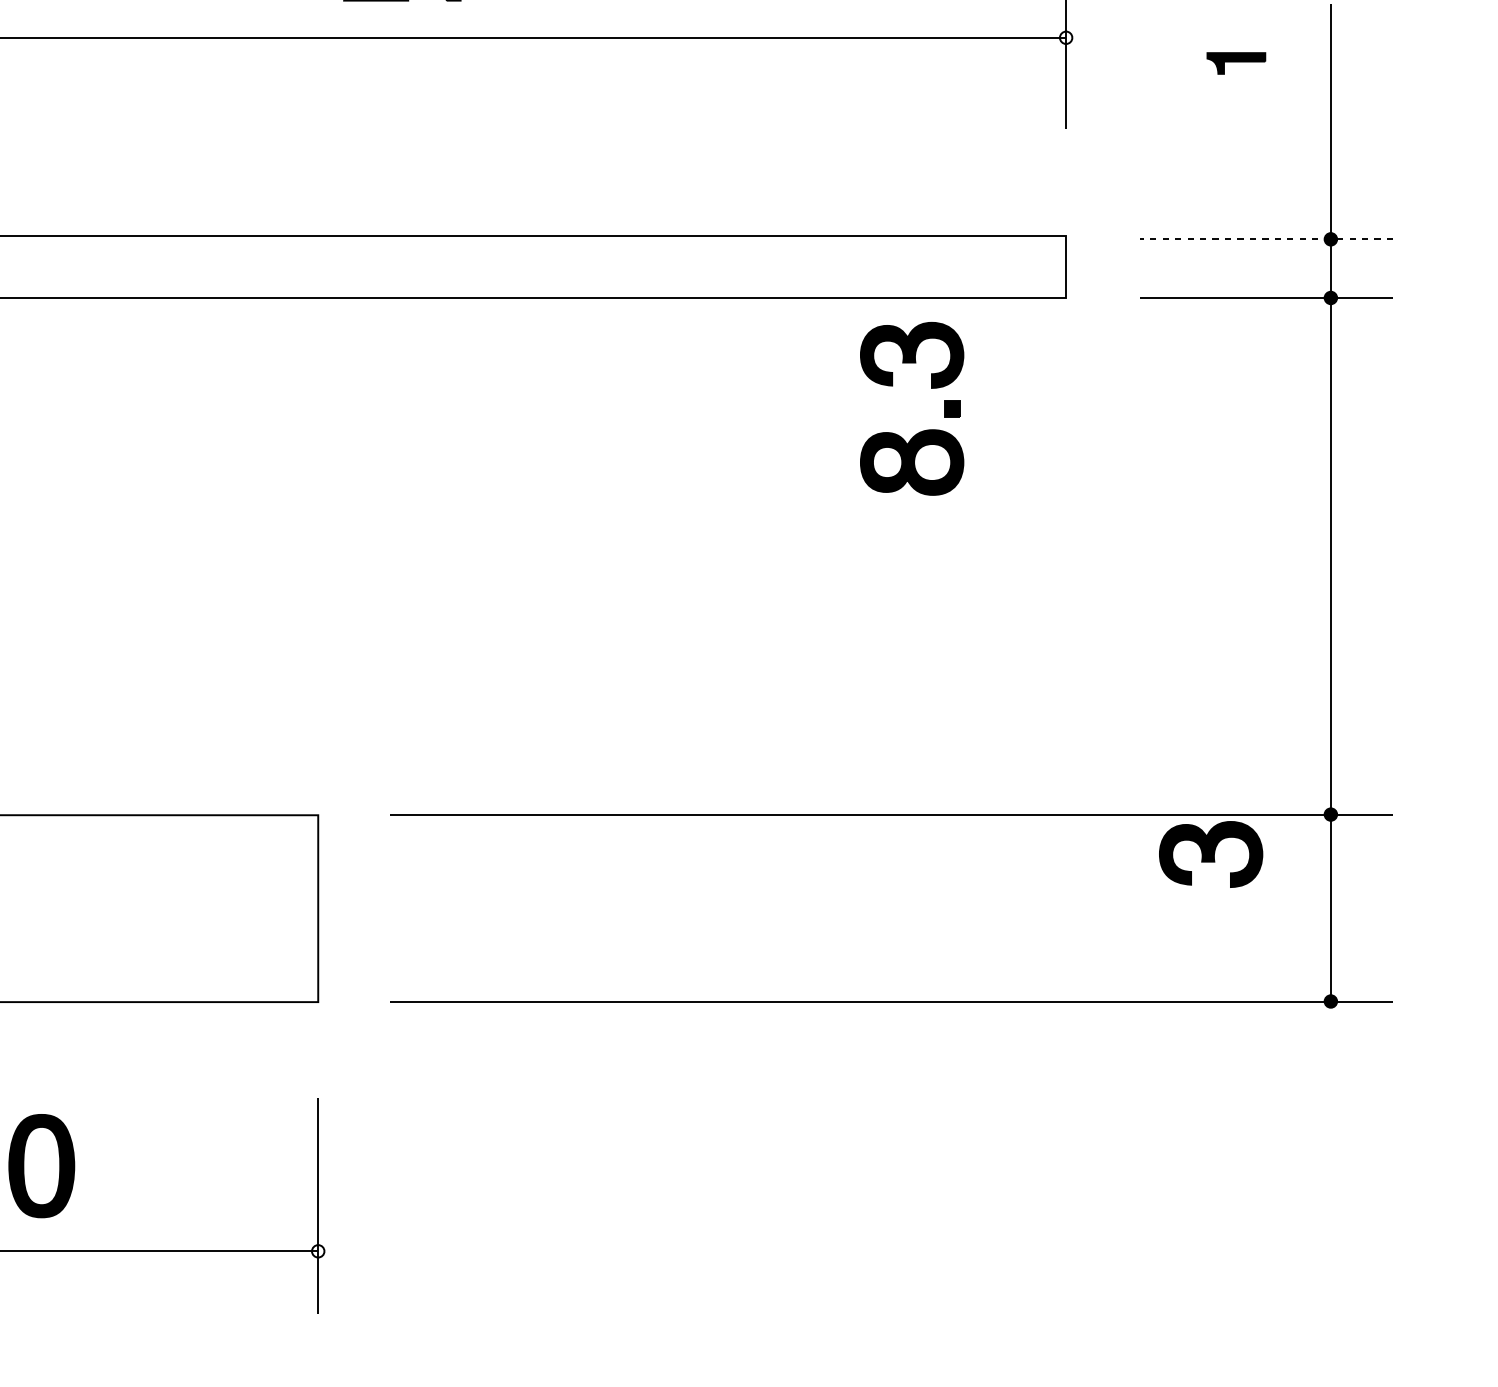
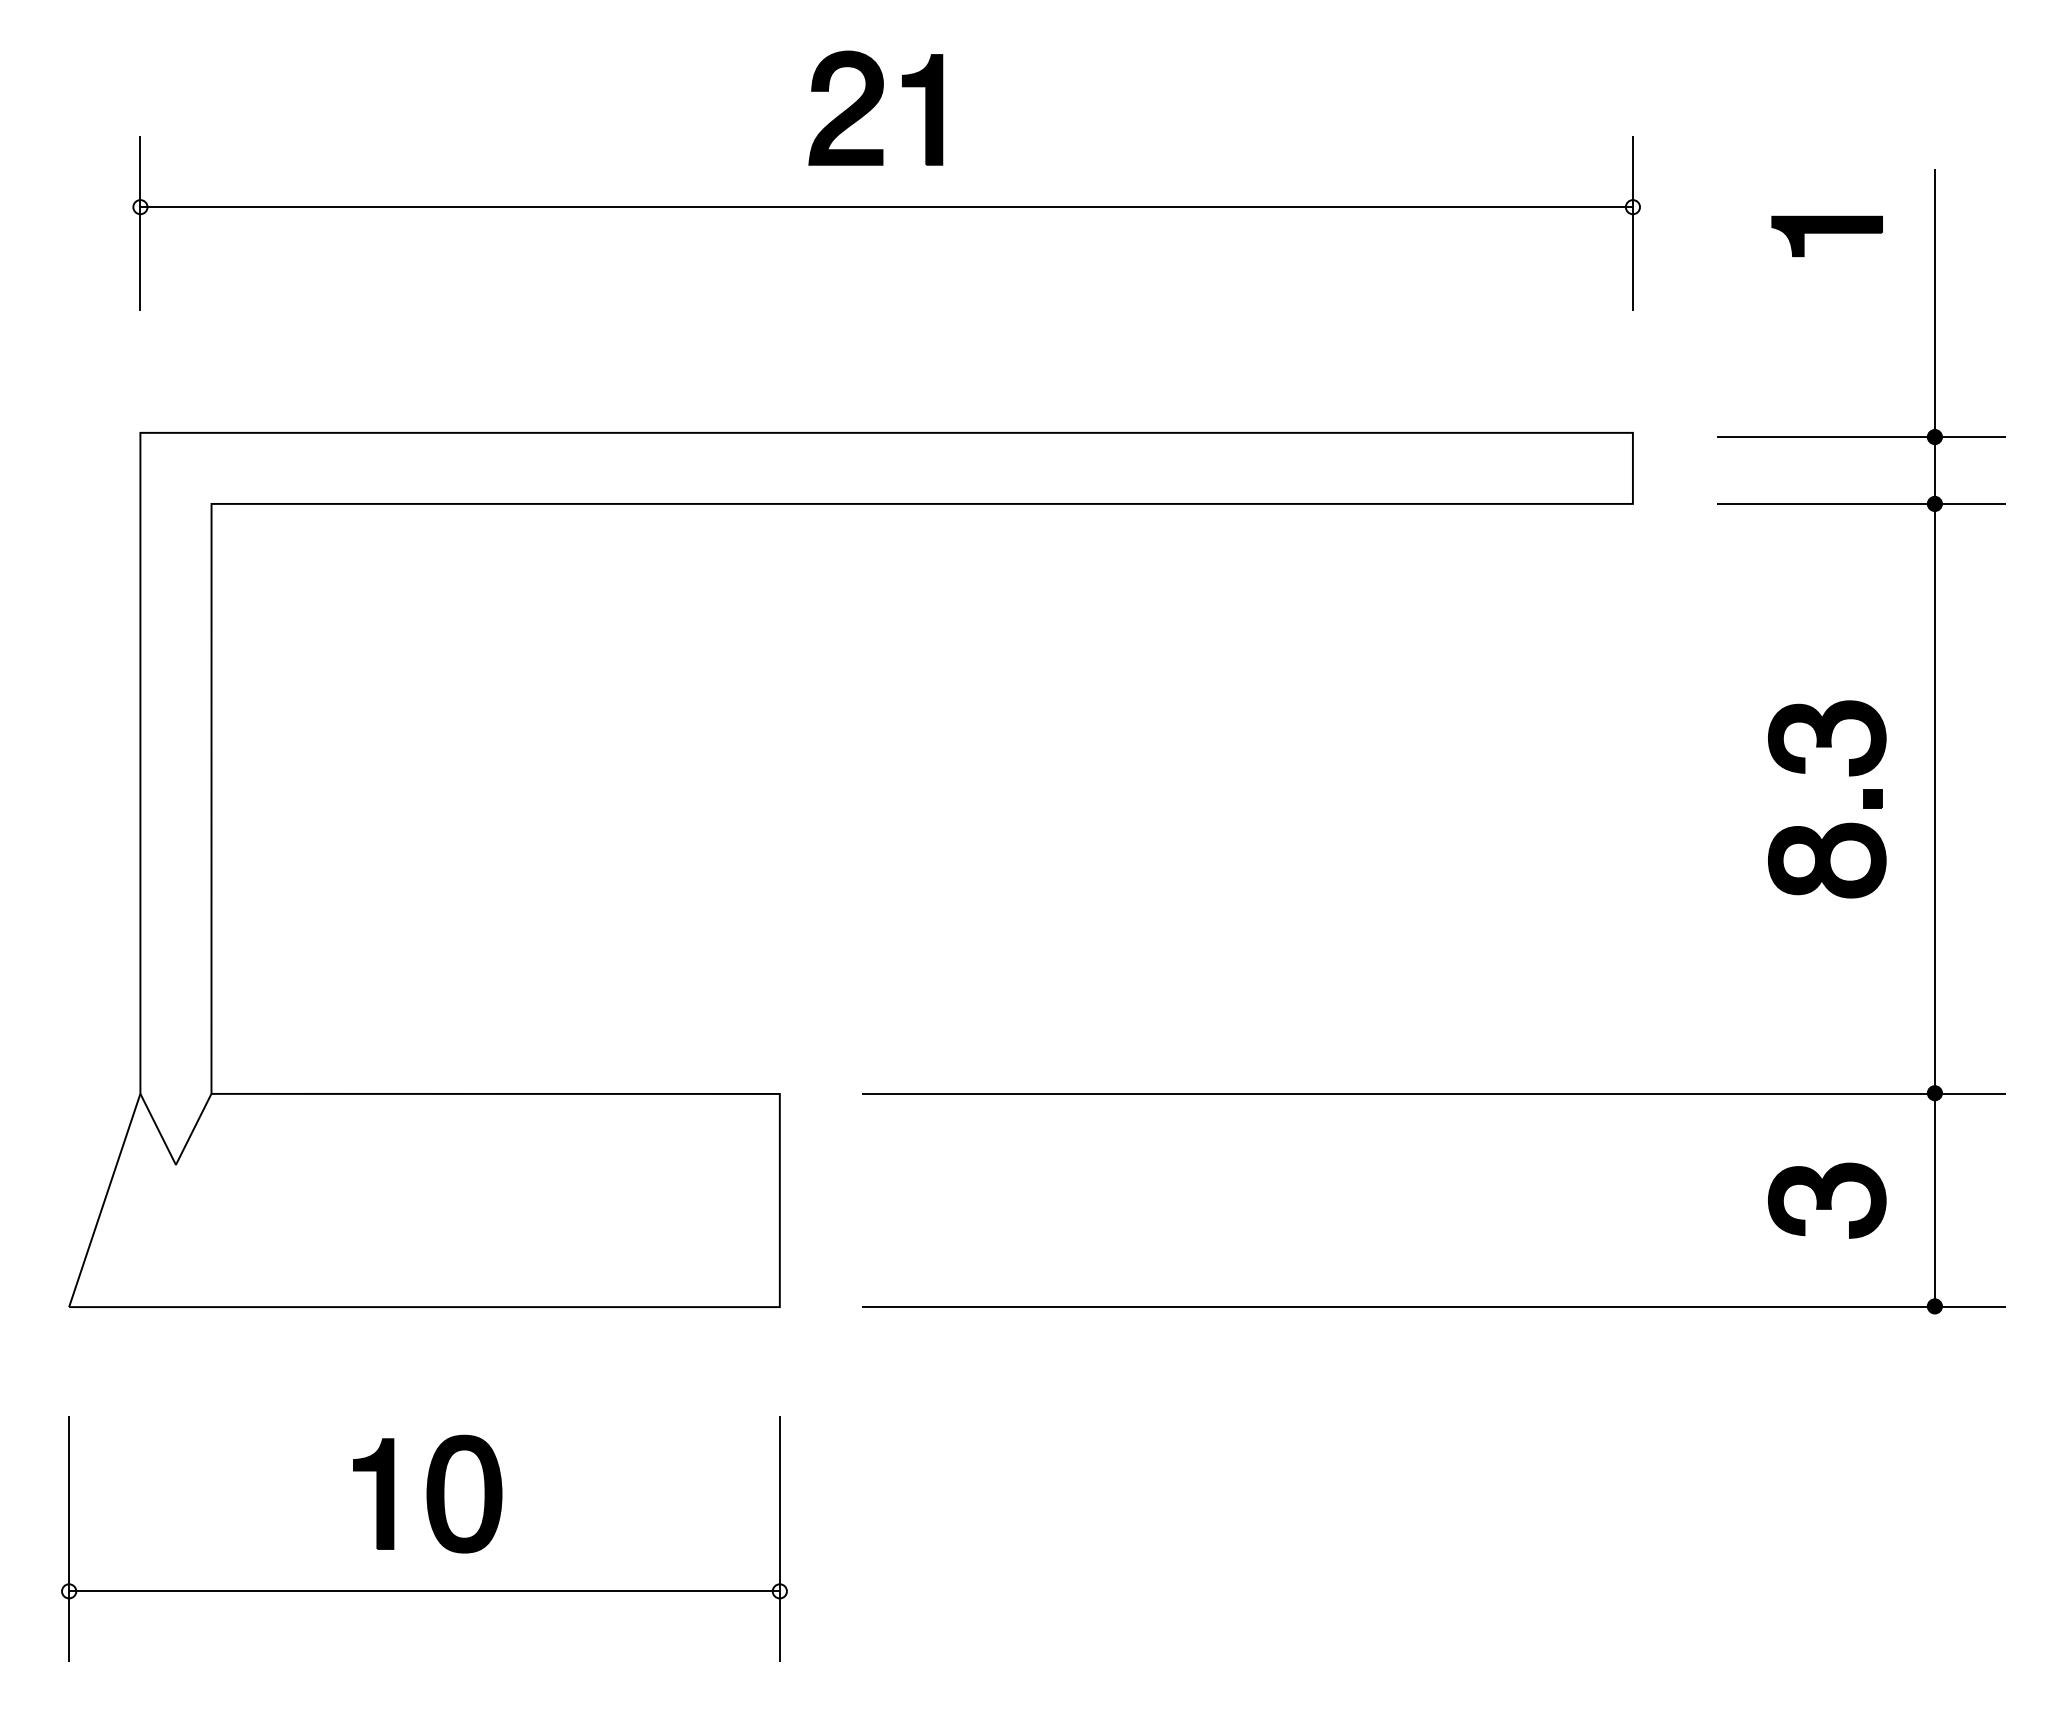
part: (1235, 63) -> (1826, 236), size x1.67
line: (1265, 239) -> (1860, 437), dashed -> solid
part: (921, 430) -> (1838, 824), moved
part: (1211, 854) -> (1827, 1200), moved

